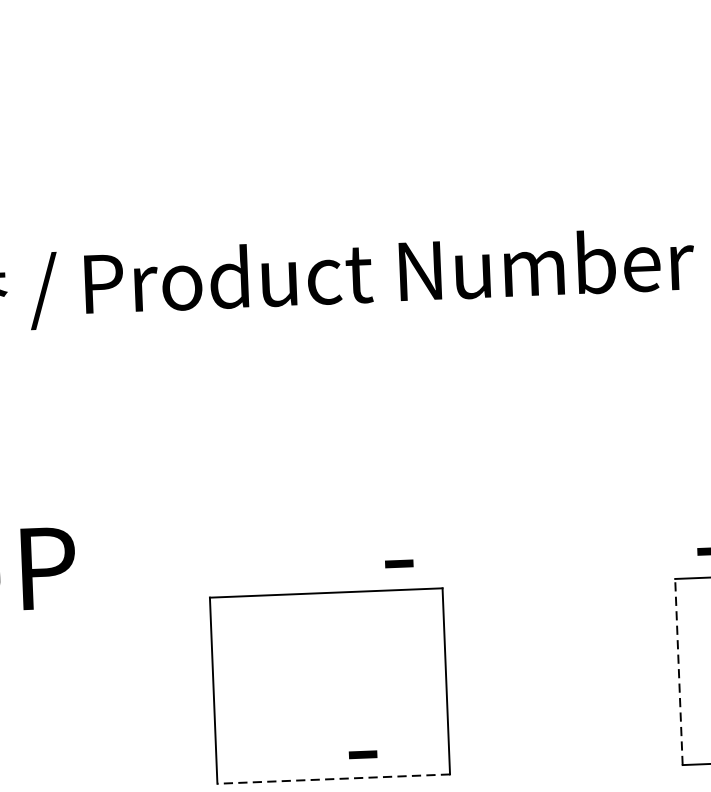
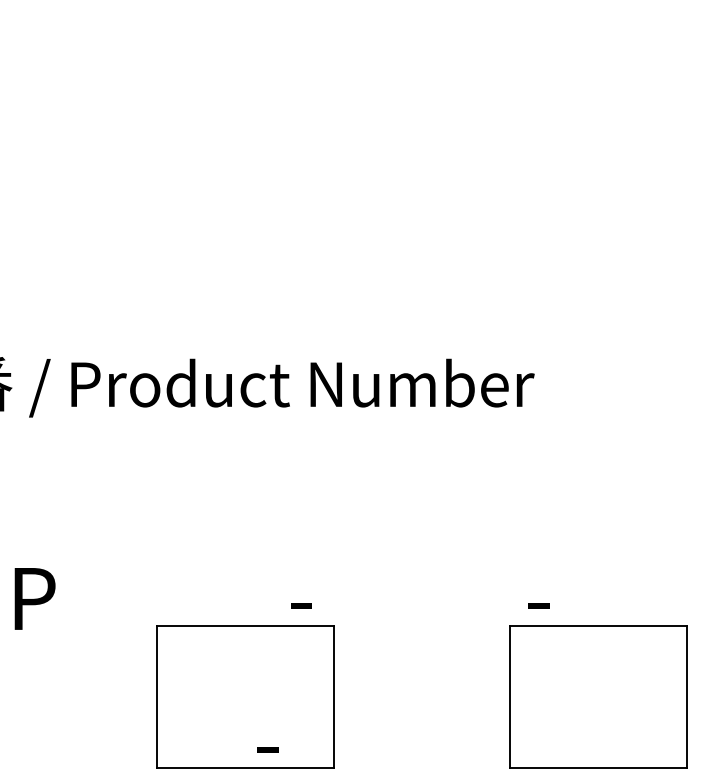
line: (679, 671) -> (510, 696), dashed -> solid
line: (332, 779) -> (244, 767), dashed -> solid

